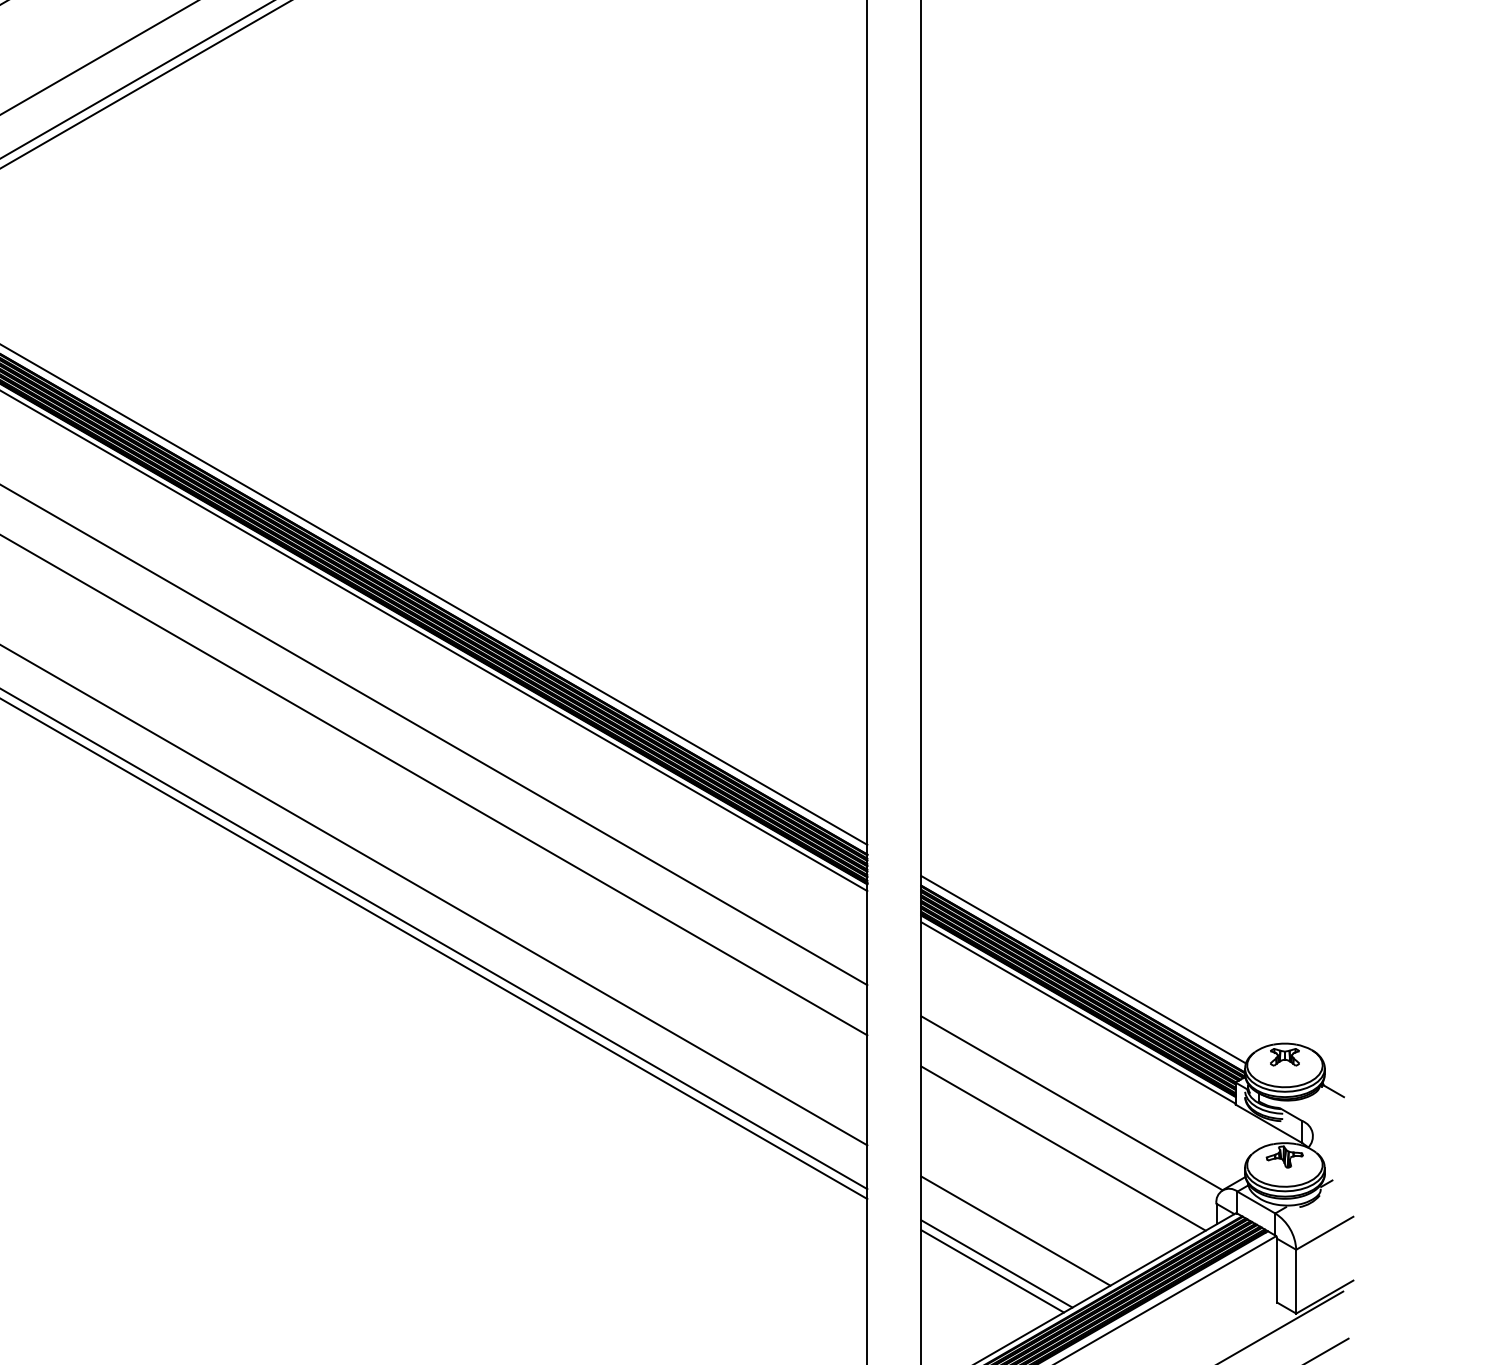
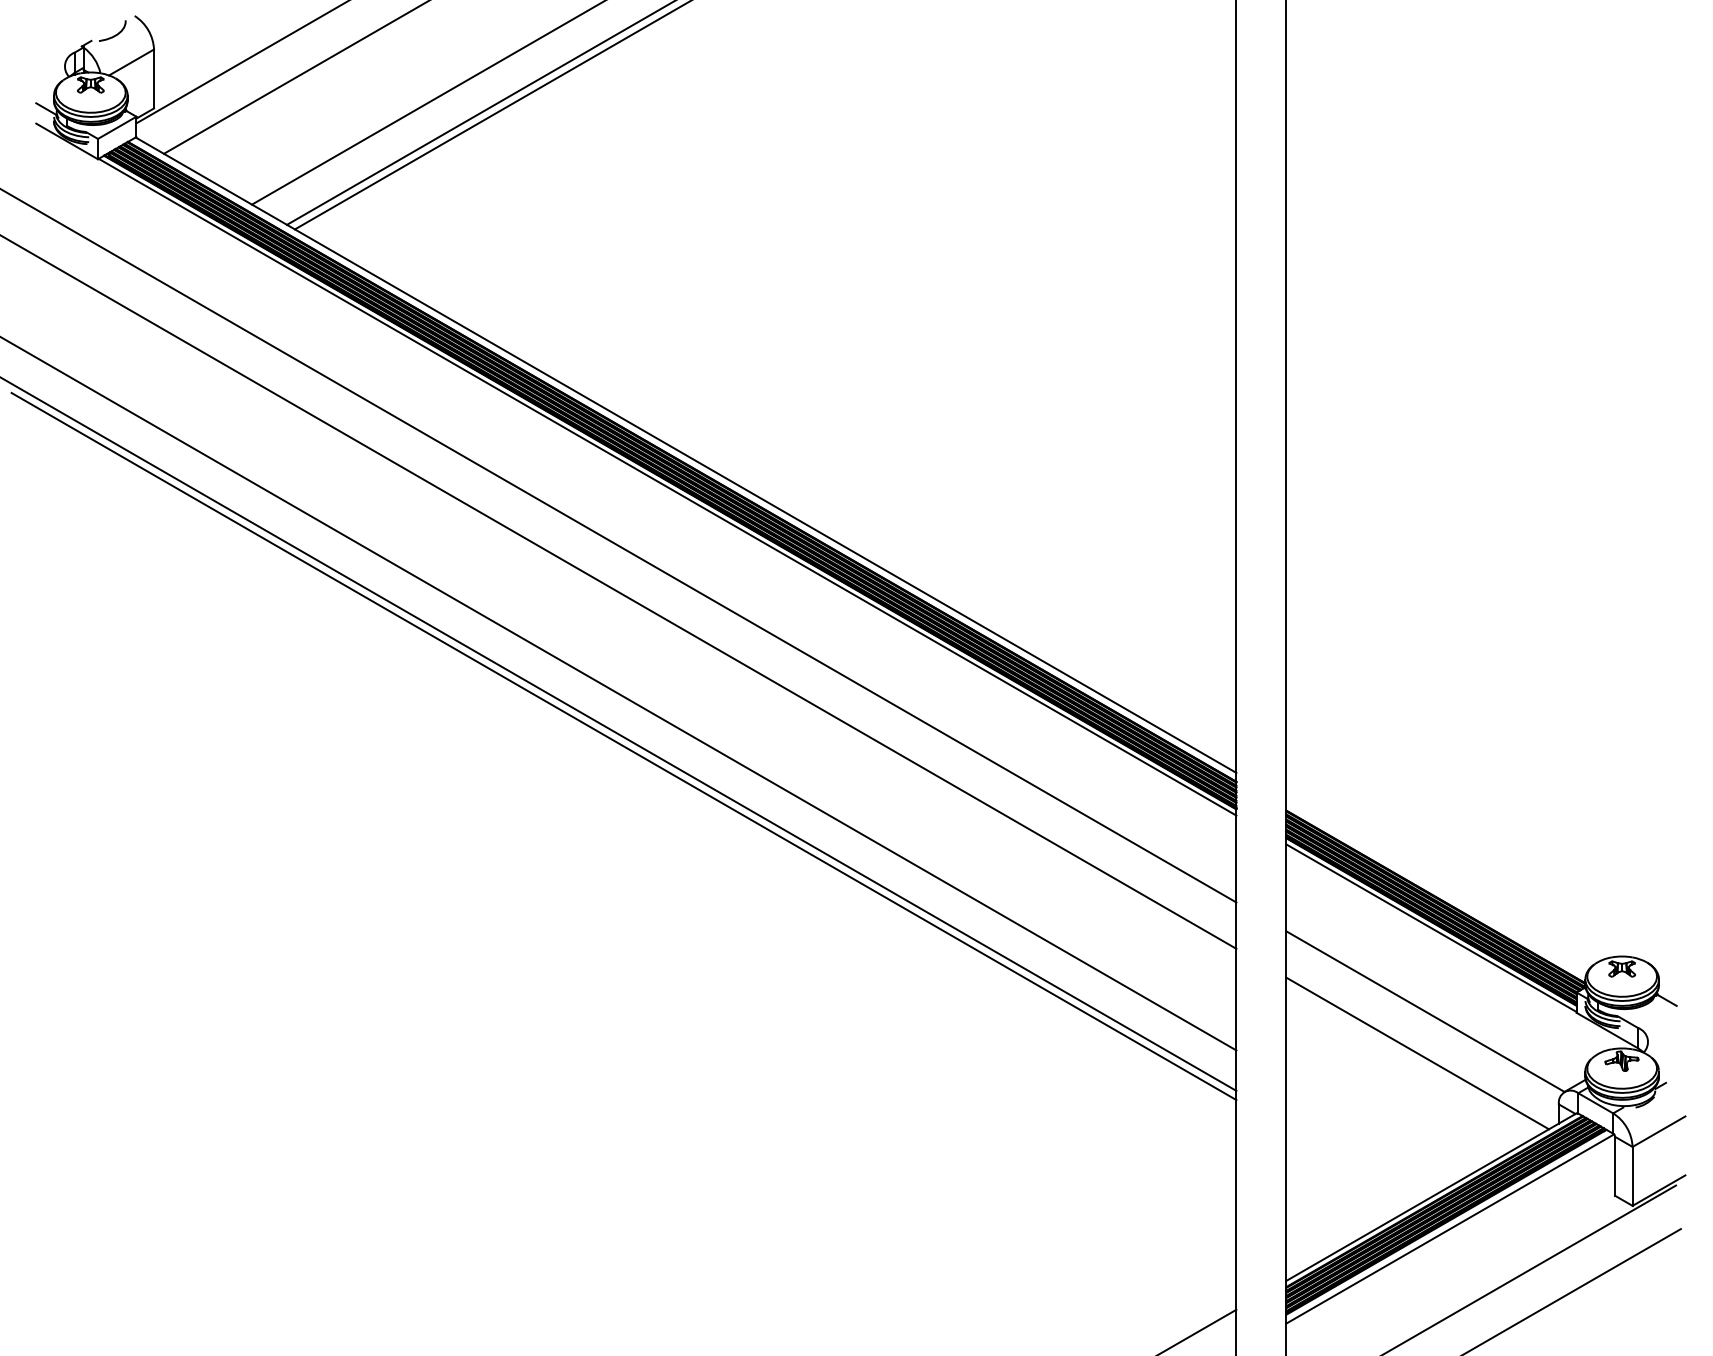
line: (1083, 968) -> (1436, 887), removed
line: (1015, 1230) -> (1373, 1129), removed
line: (996, 1263) -> (1355, 1159), removed
line: (993, 1270) -> (1352, 1166), removed

